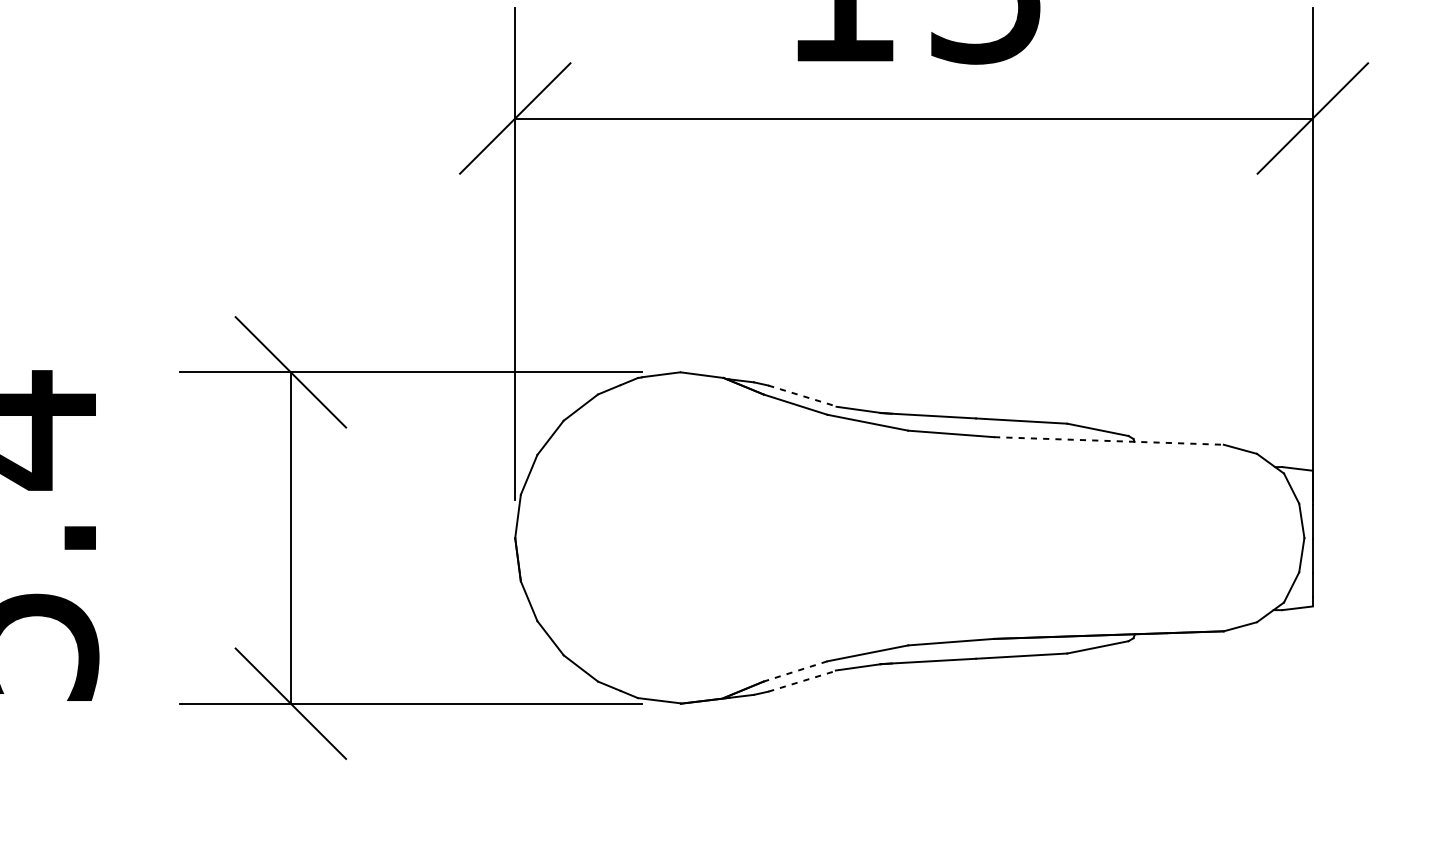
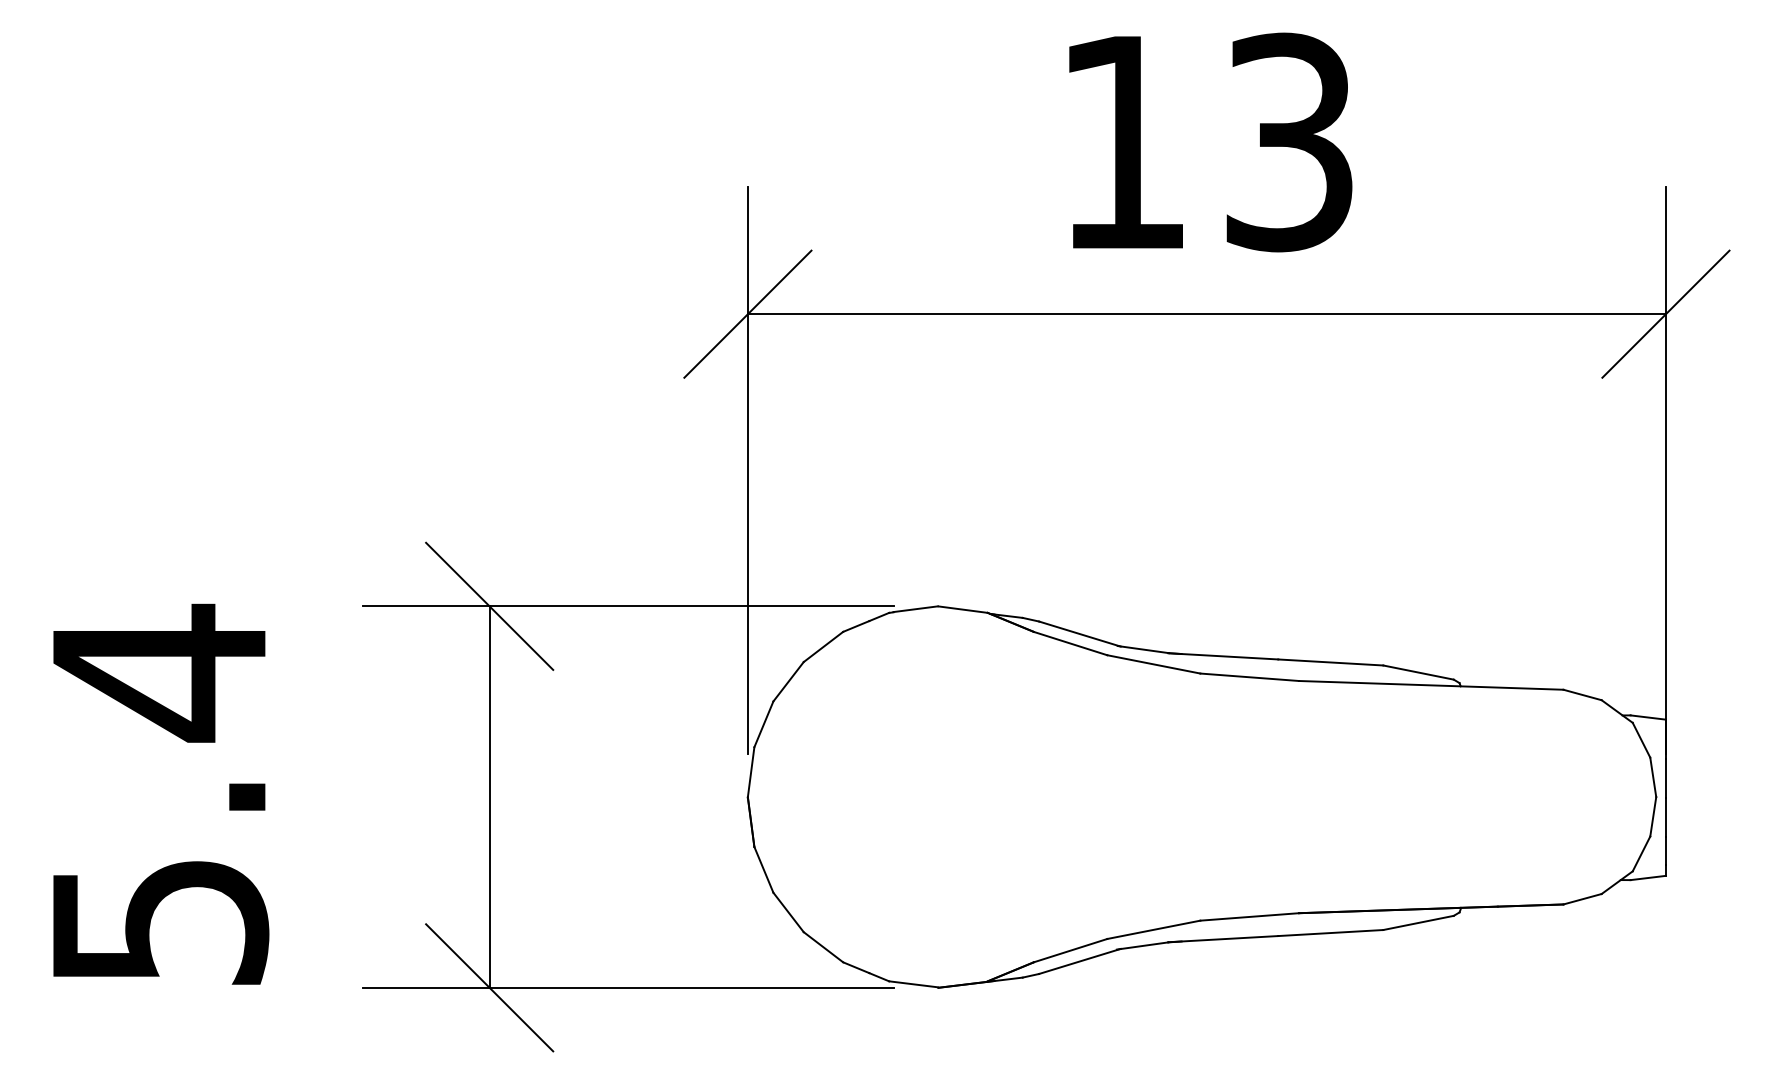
line: (803, 396) -> (1079, 634), dashed -> solid
line: (1109, 441) -> (1431, 685), dashed -> solid
line: (795, 671) -> (1070, 950), dashed -> solid
line: (803, 680) -> (1079, 961), dashed -> solid

